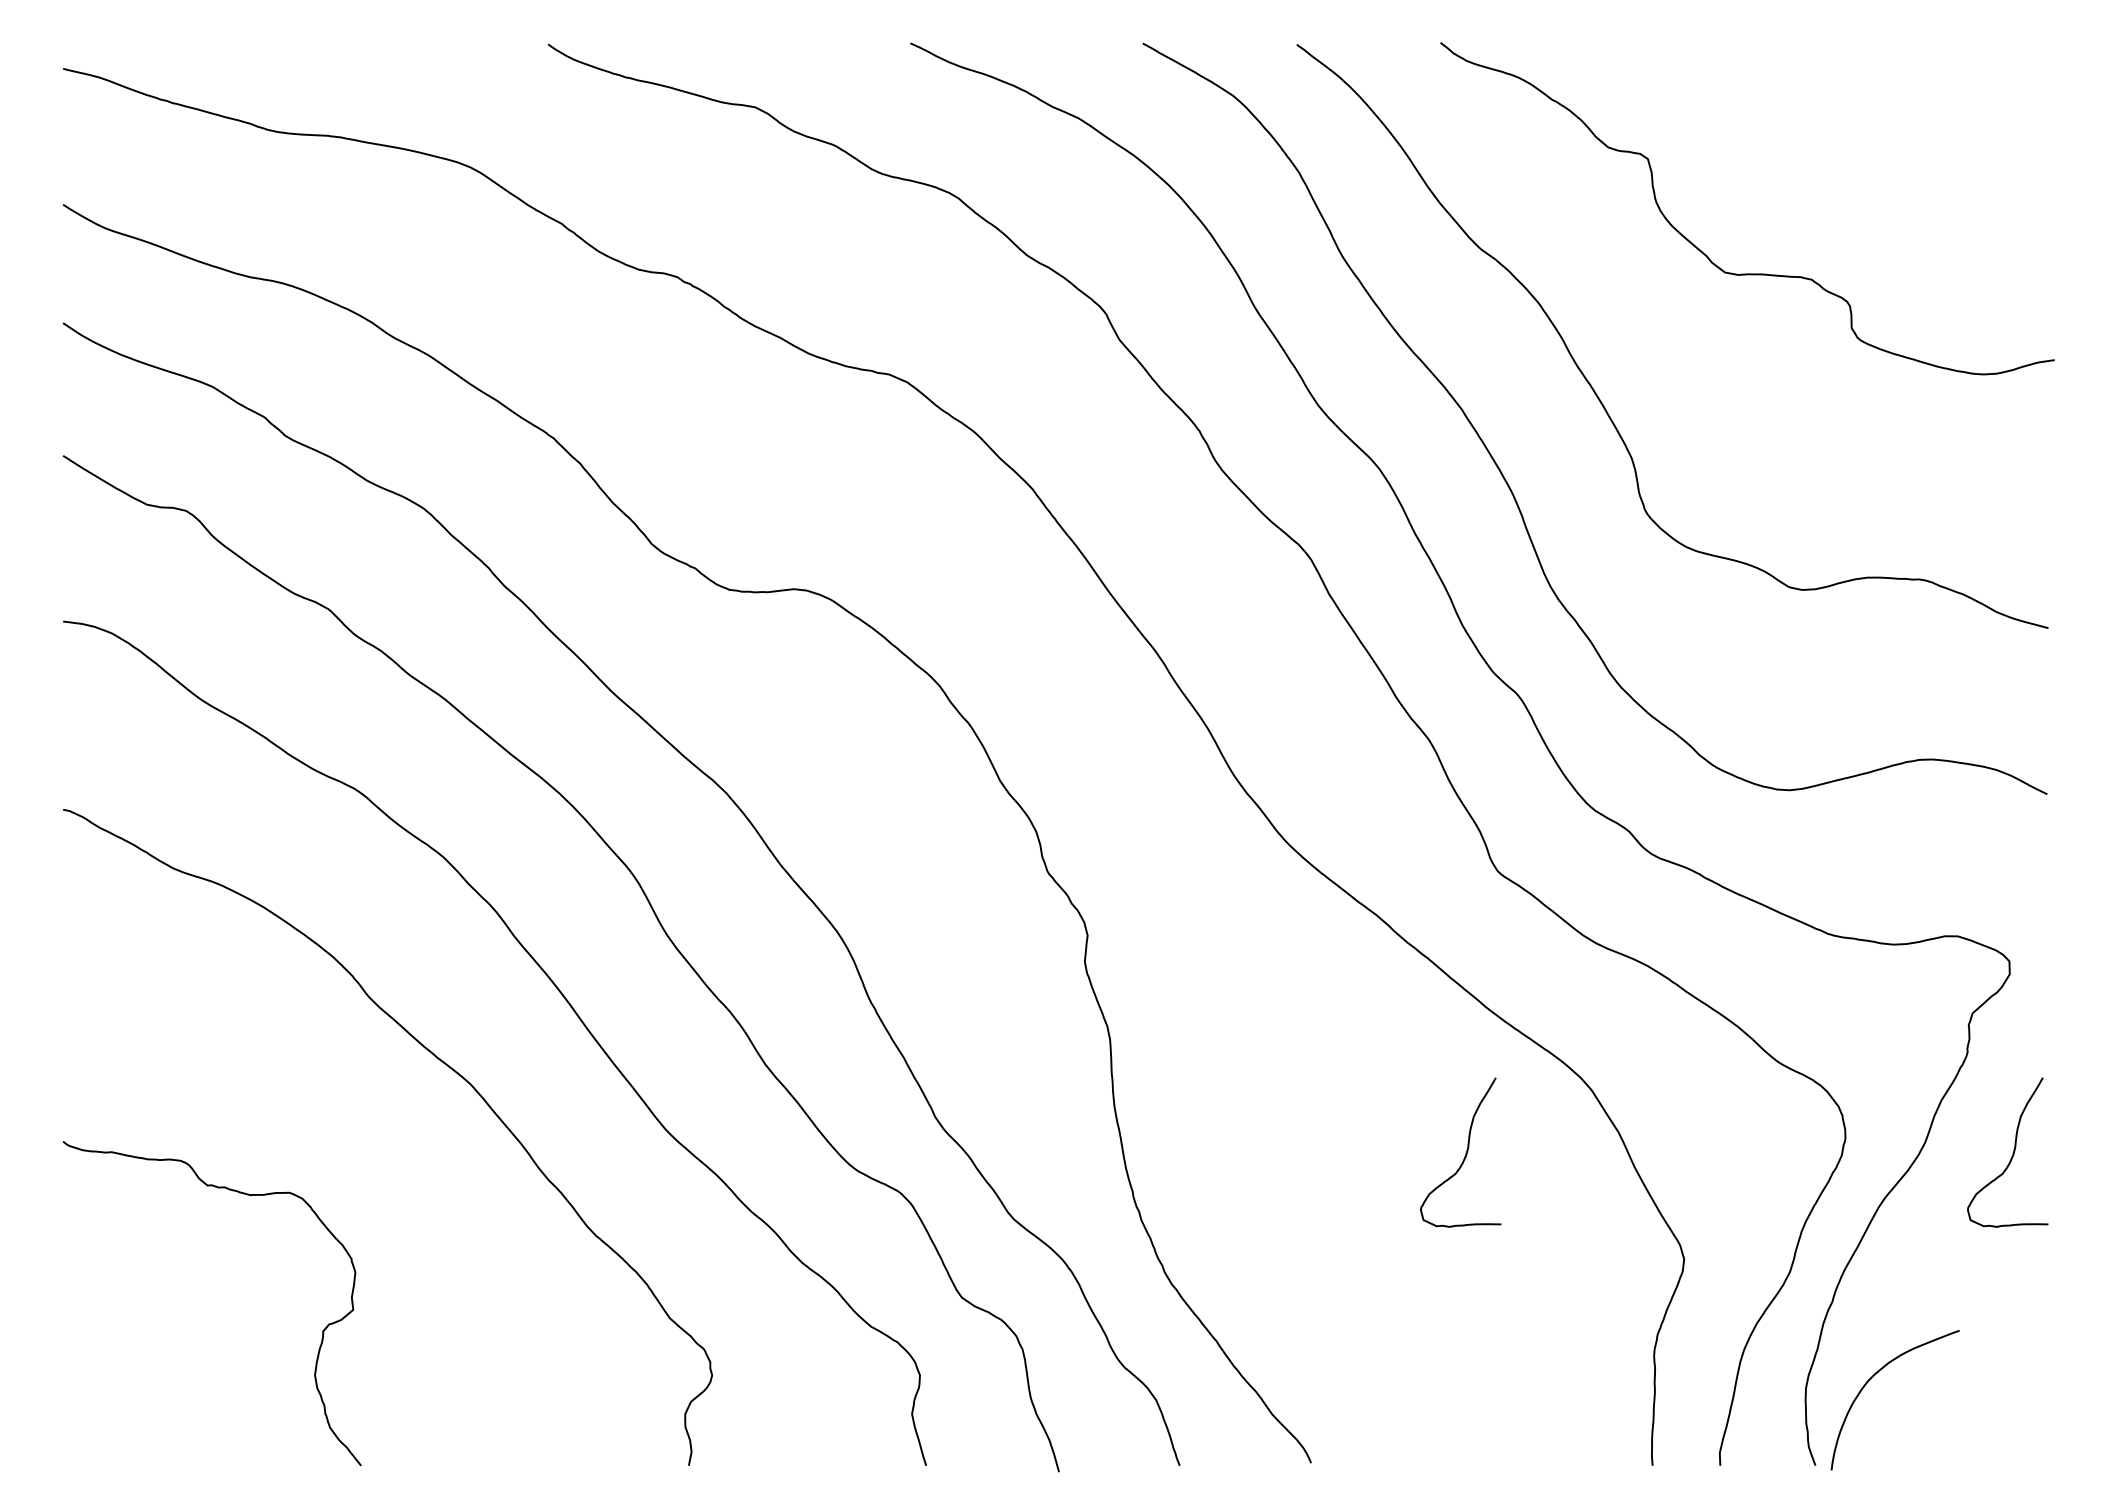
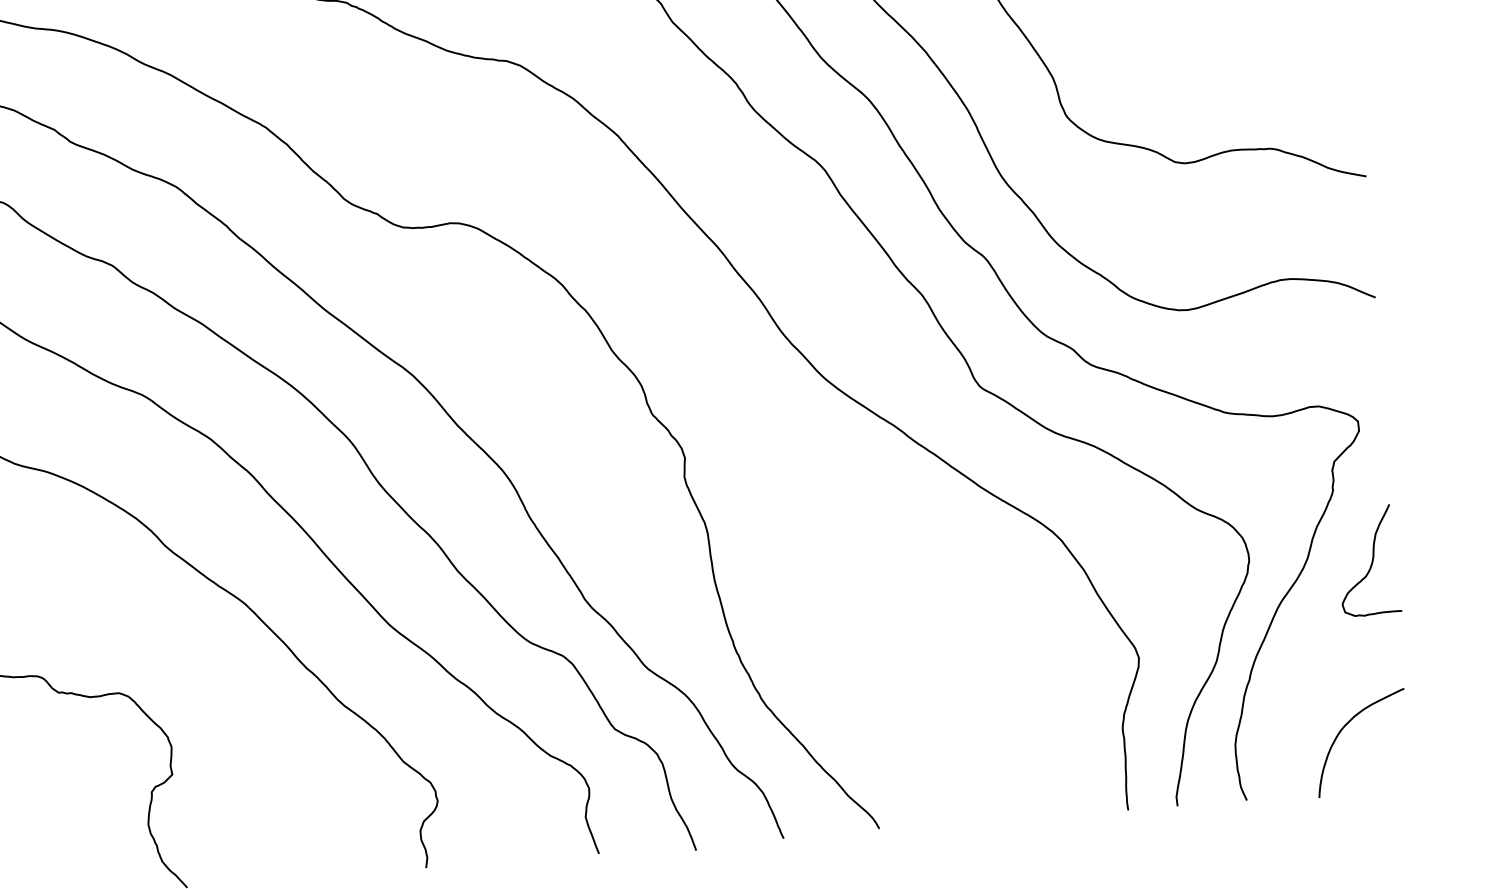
curve: (1465, 1153) -> (973, 594), removed
curve: (1872, 1378) -> (1343, 728), moved

